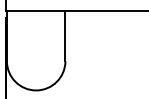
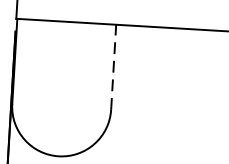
line: (65, 35) -> (113, 66), solid -> dashed

